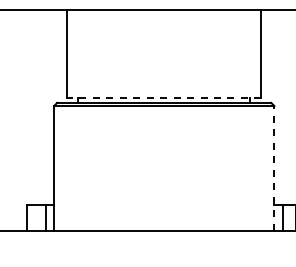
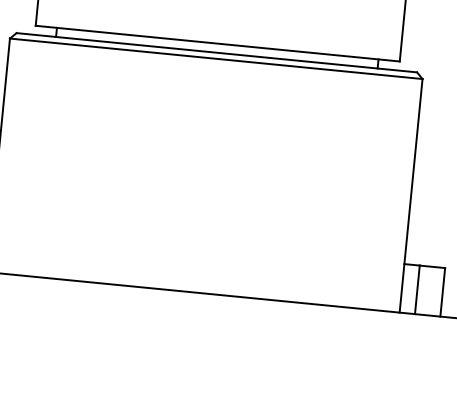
line: (163, 97) -> (216, 42), dashed -> solid
line: (274, 167) -> (411, 194), dashed -> solid

